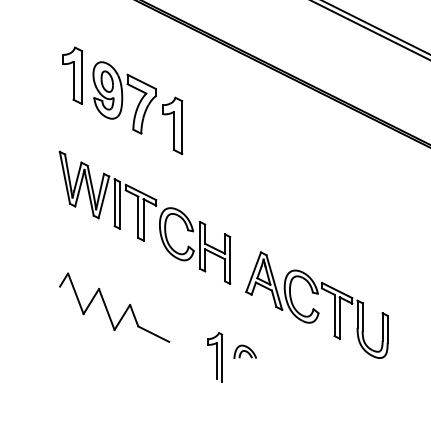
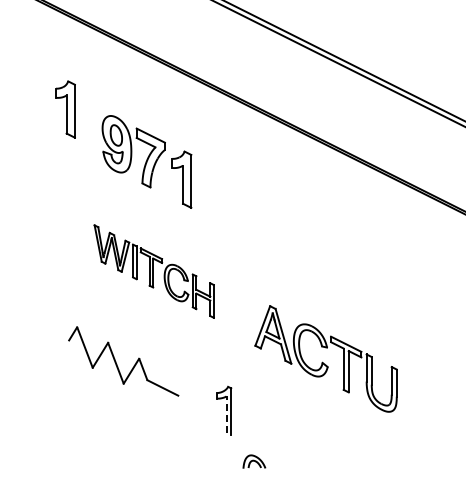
part: (72, 75) -> (65, 109), moved
part: (145, 217) -> (154, 271), size x0.7
part: (245, 351) -> (254, 461), moved
line: (217, 360) -> (226, 414), solid -> dashed

